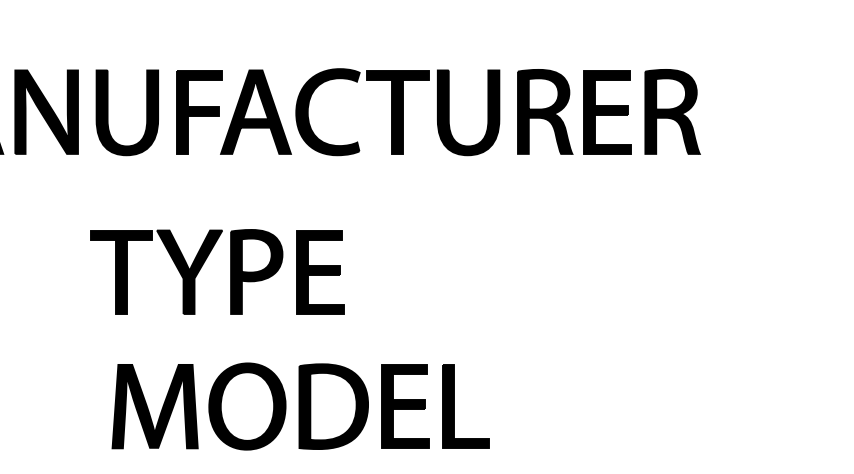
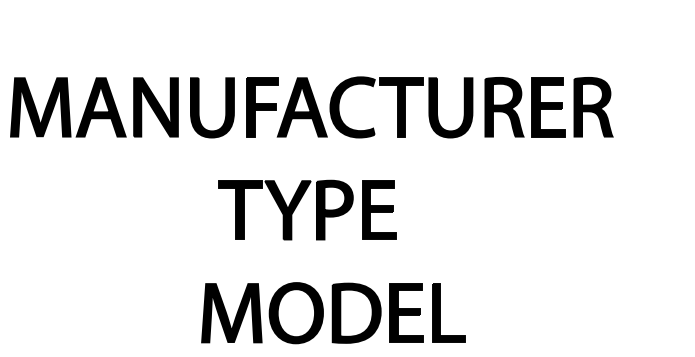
part: (230, 271) -> (316, 209), moved

